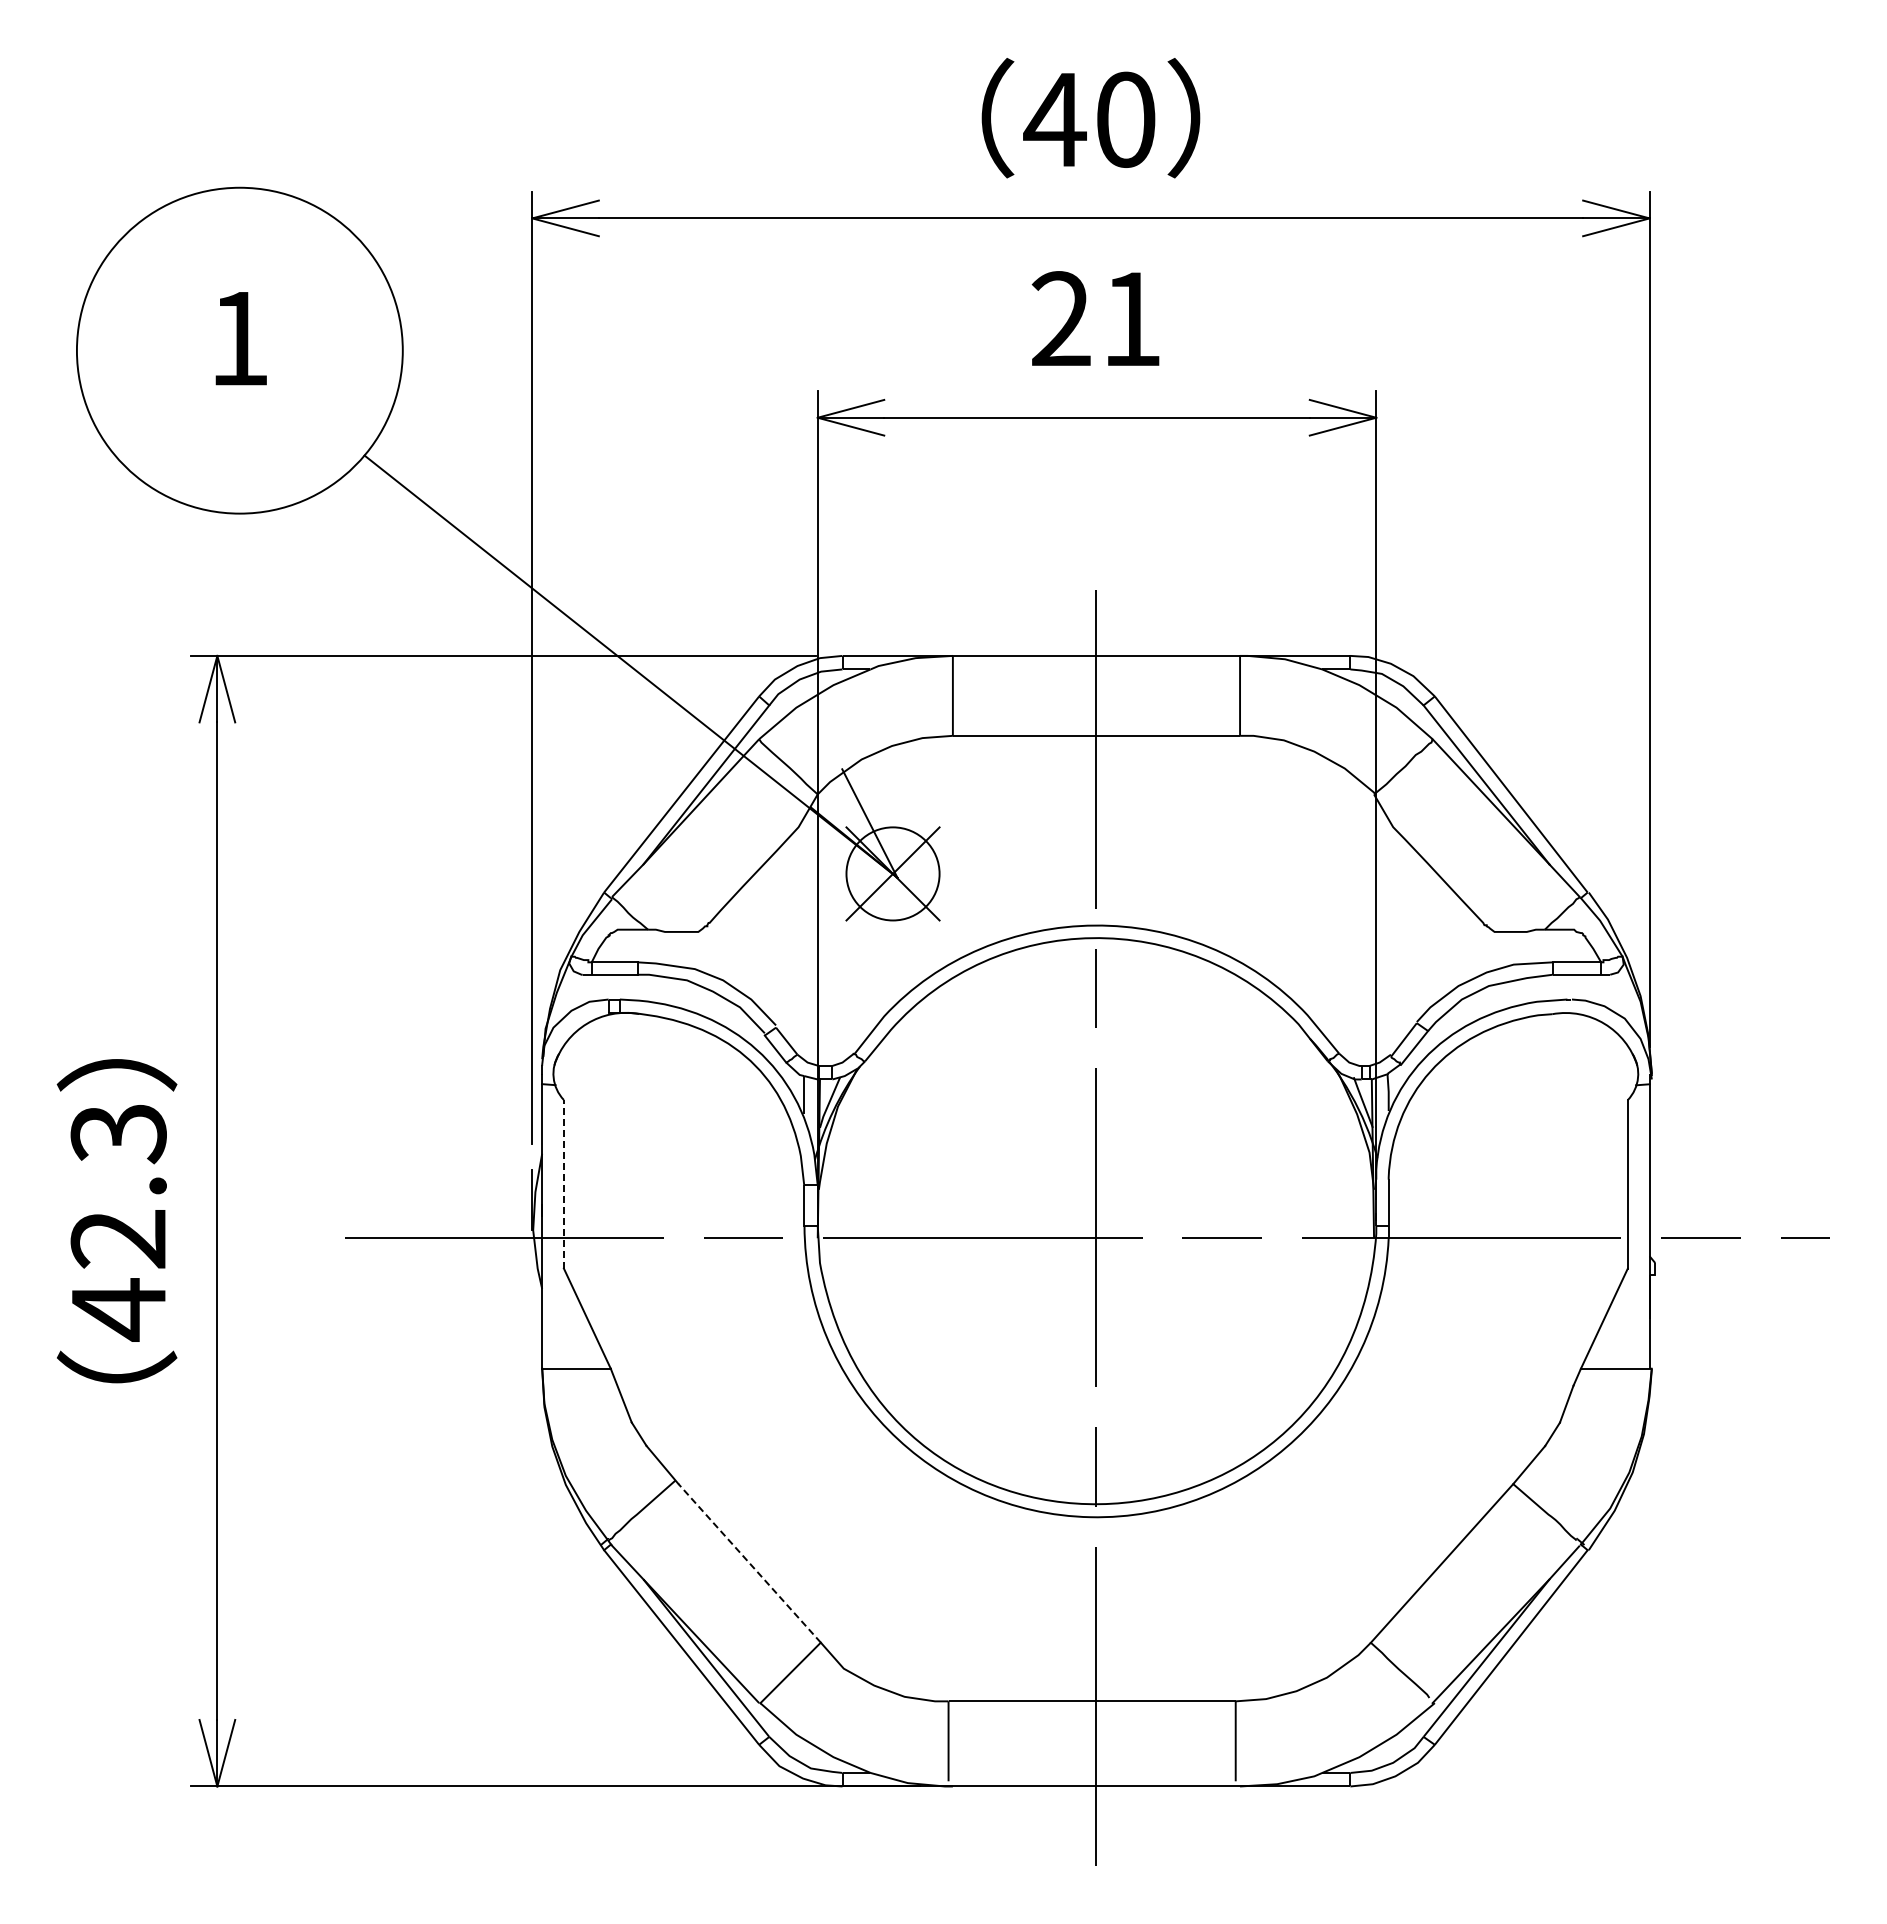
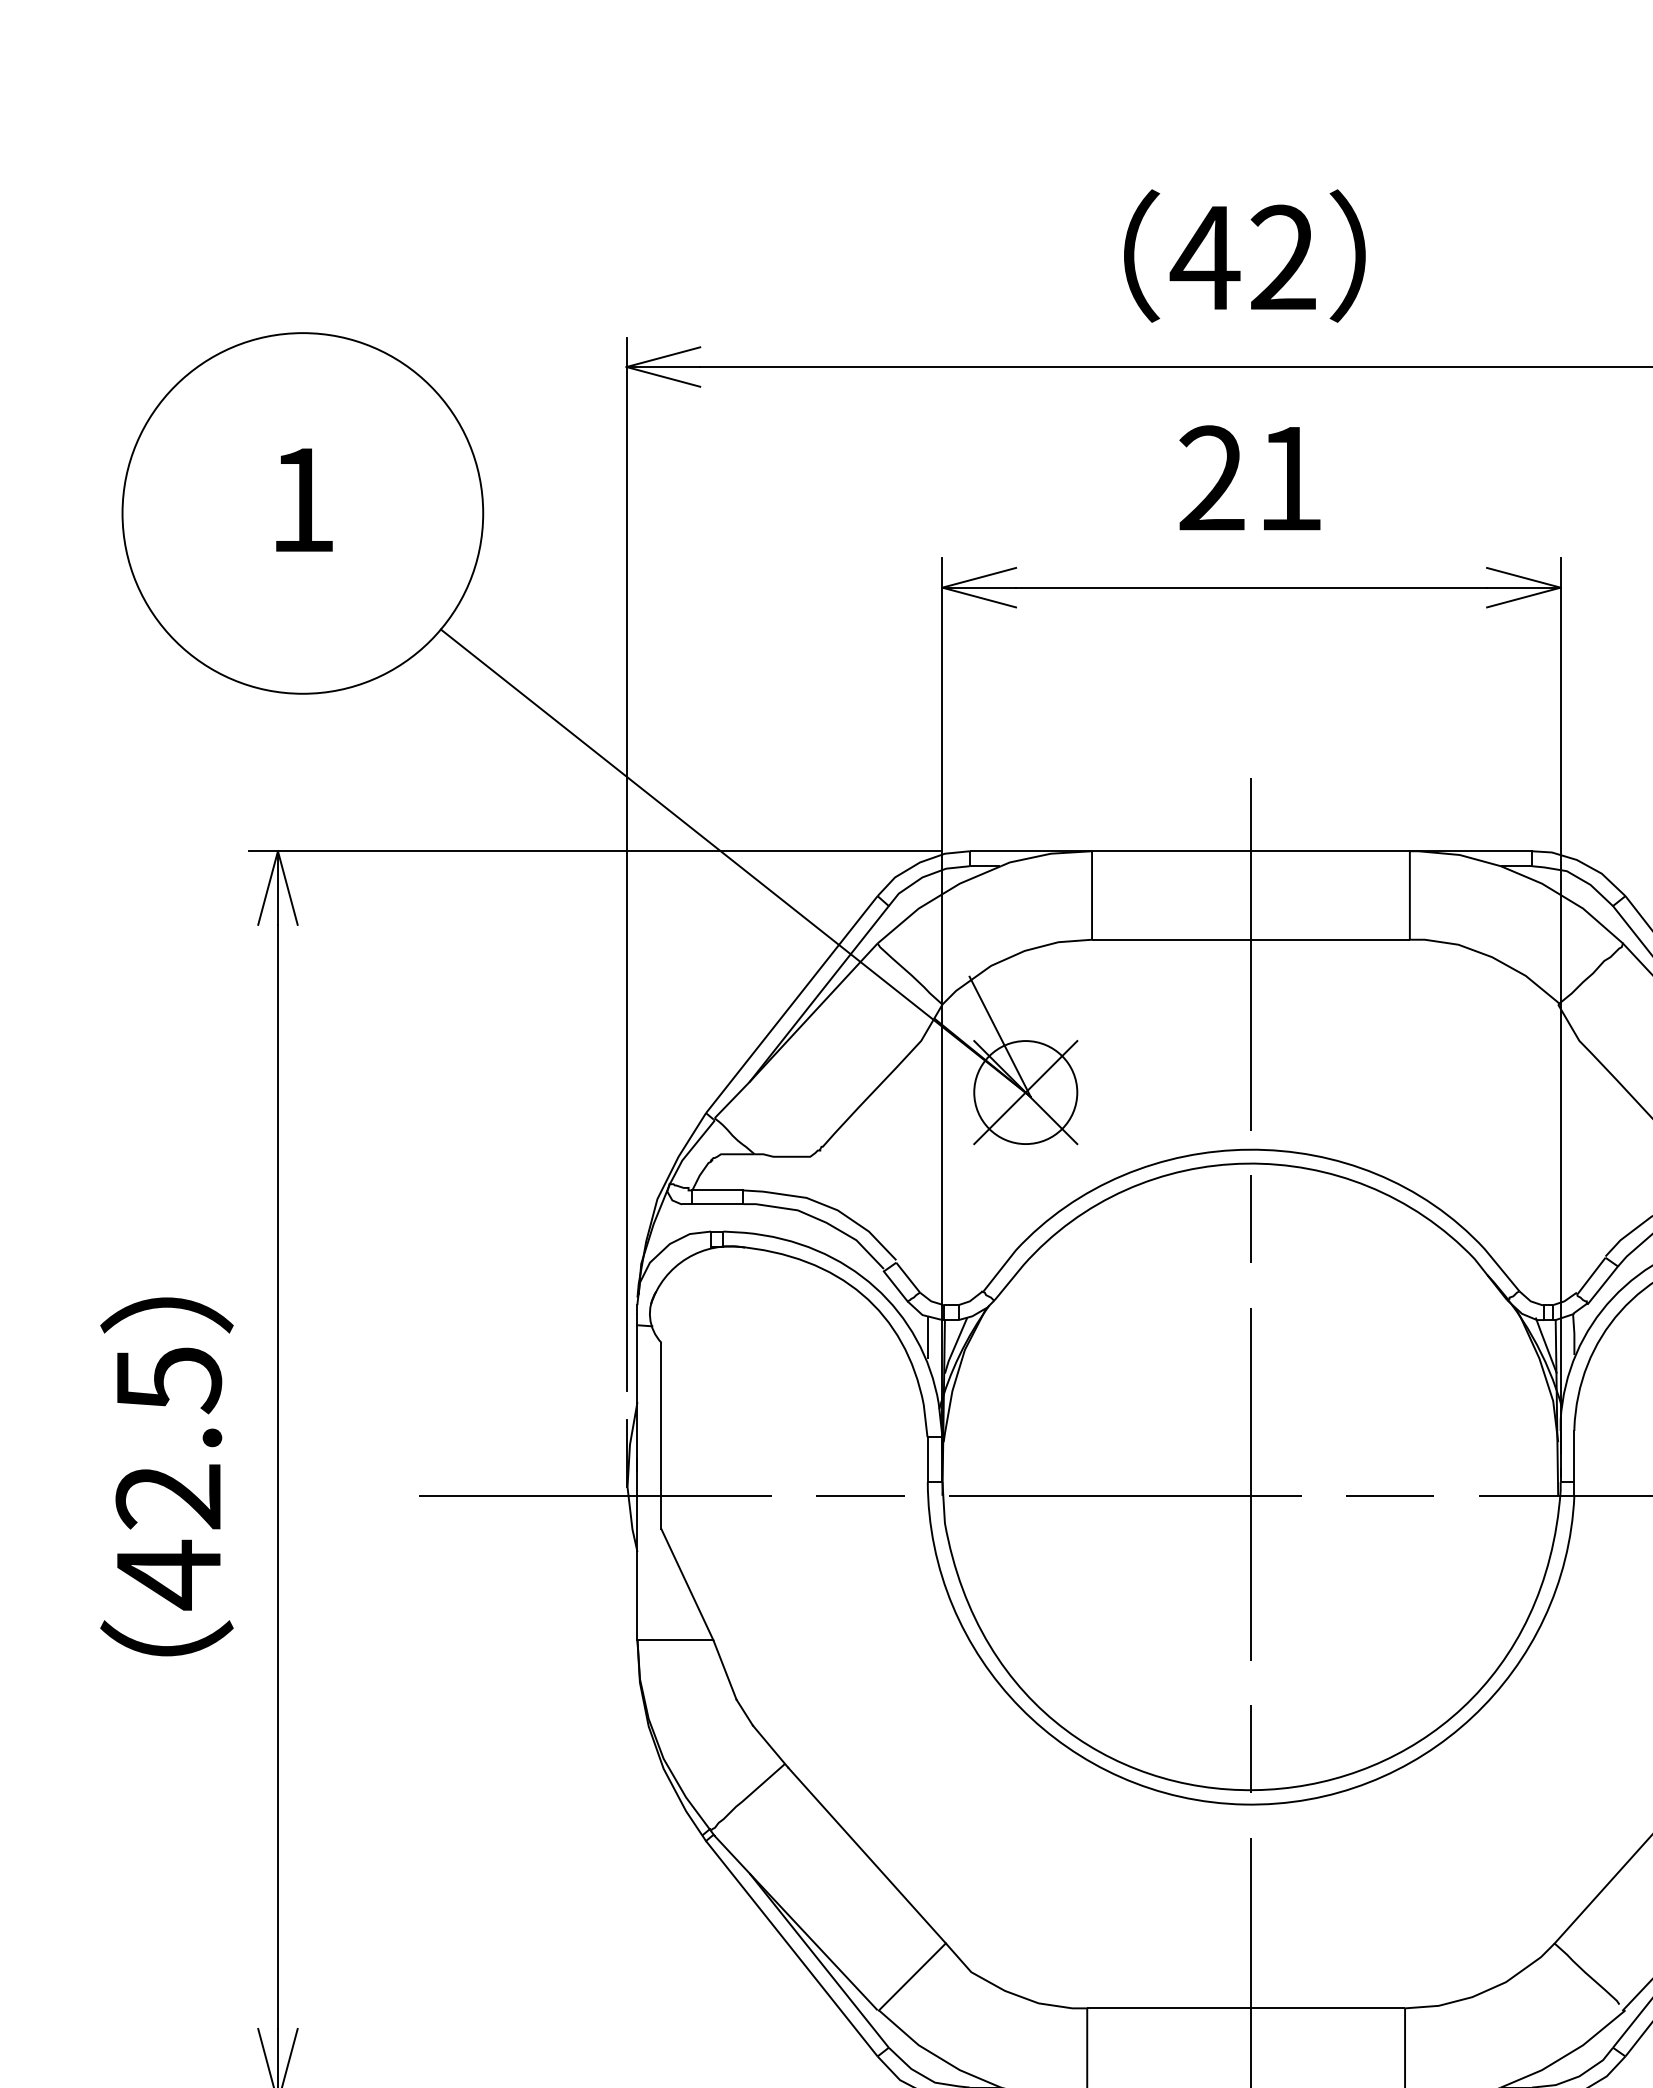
text: (1125, 119) -> (1283, 257), 40 -> 42
text: (118, 1134) -> (168, 1380), 42.3 -> 42.5
line: (563, 1183) -> (661, 1435), dashed -> solid
line: (749, 1563) -> (866, 1855), dashed -> solid

